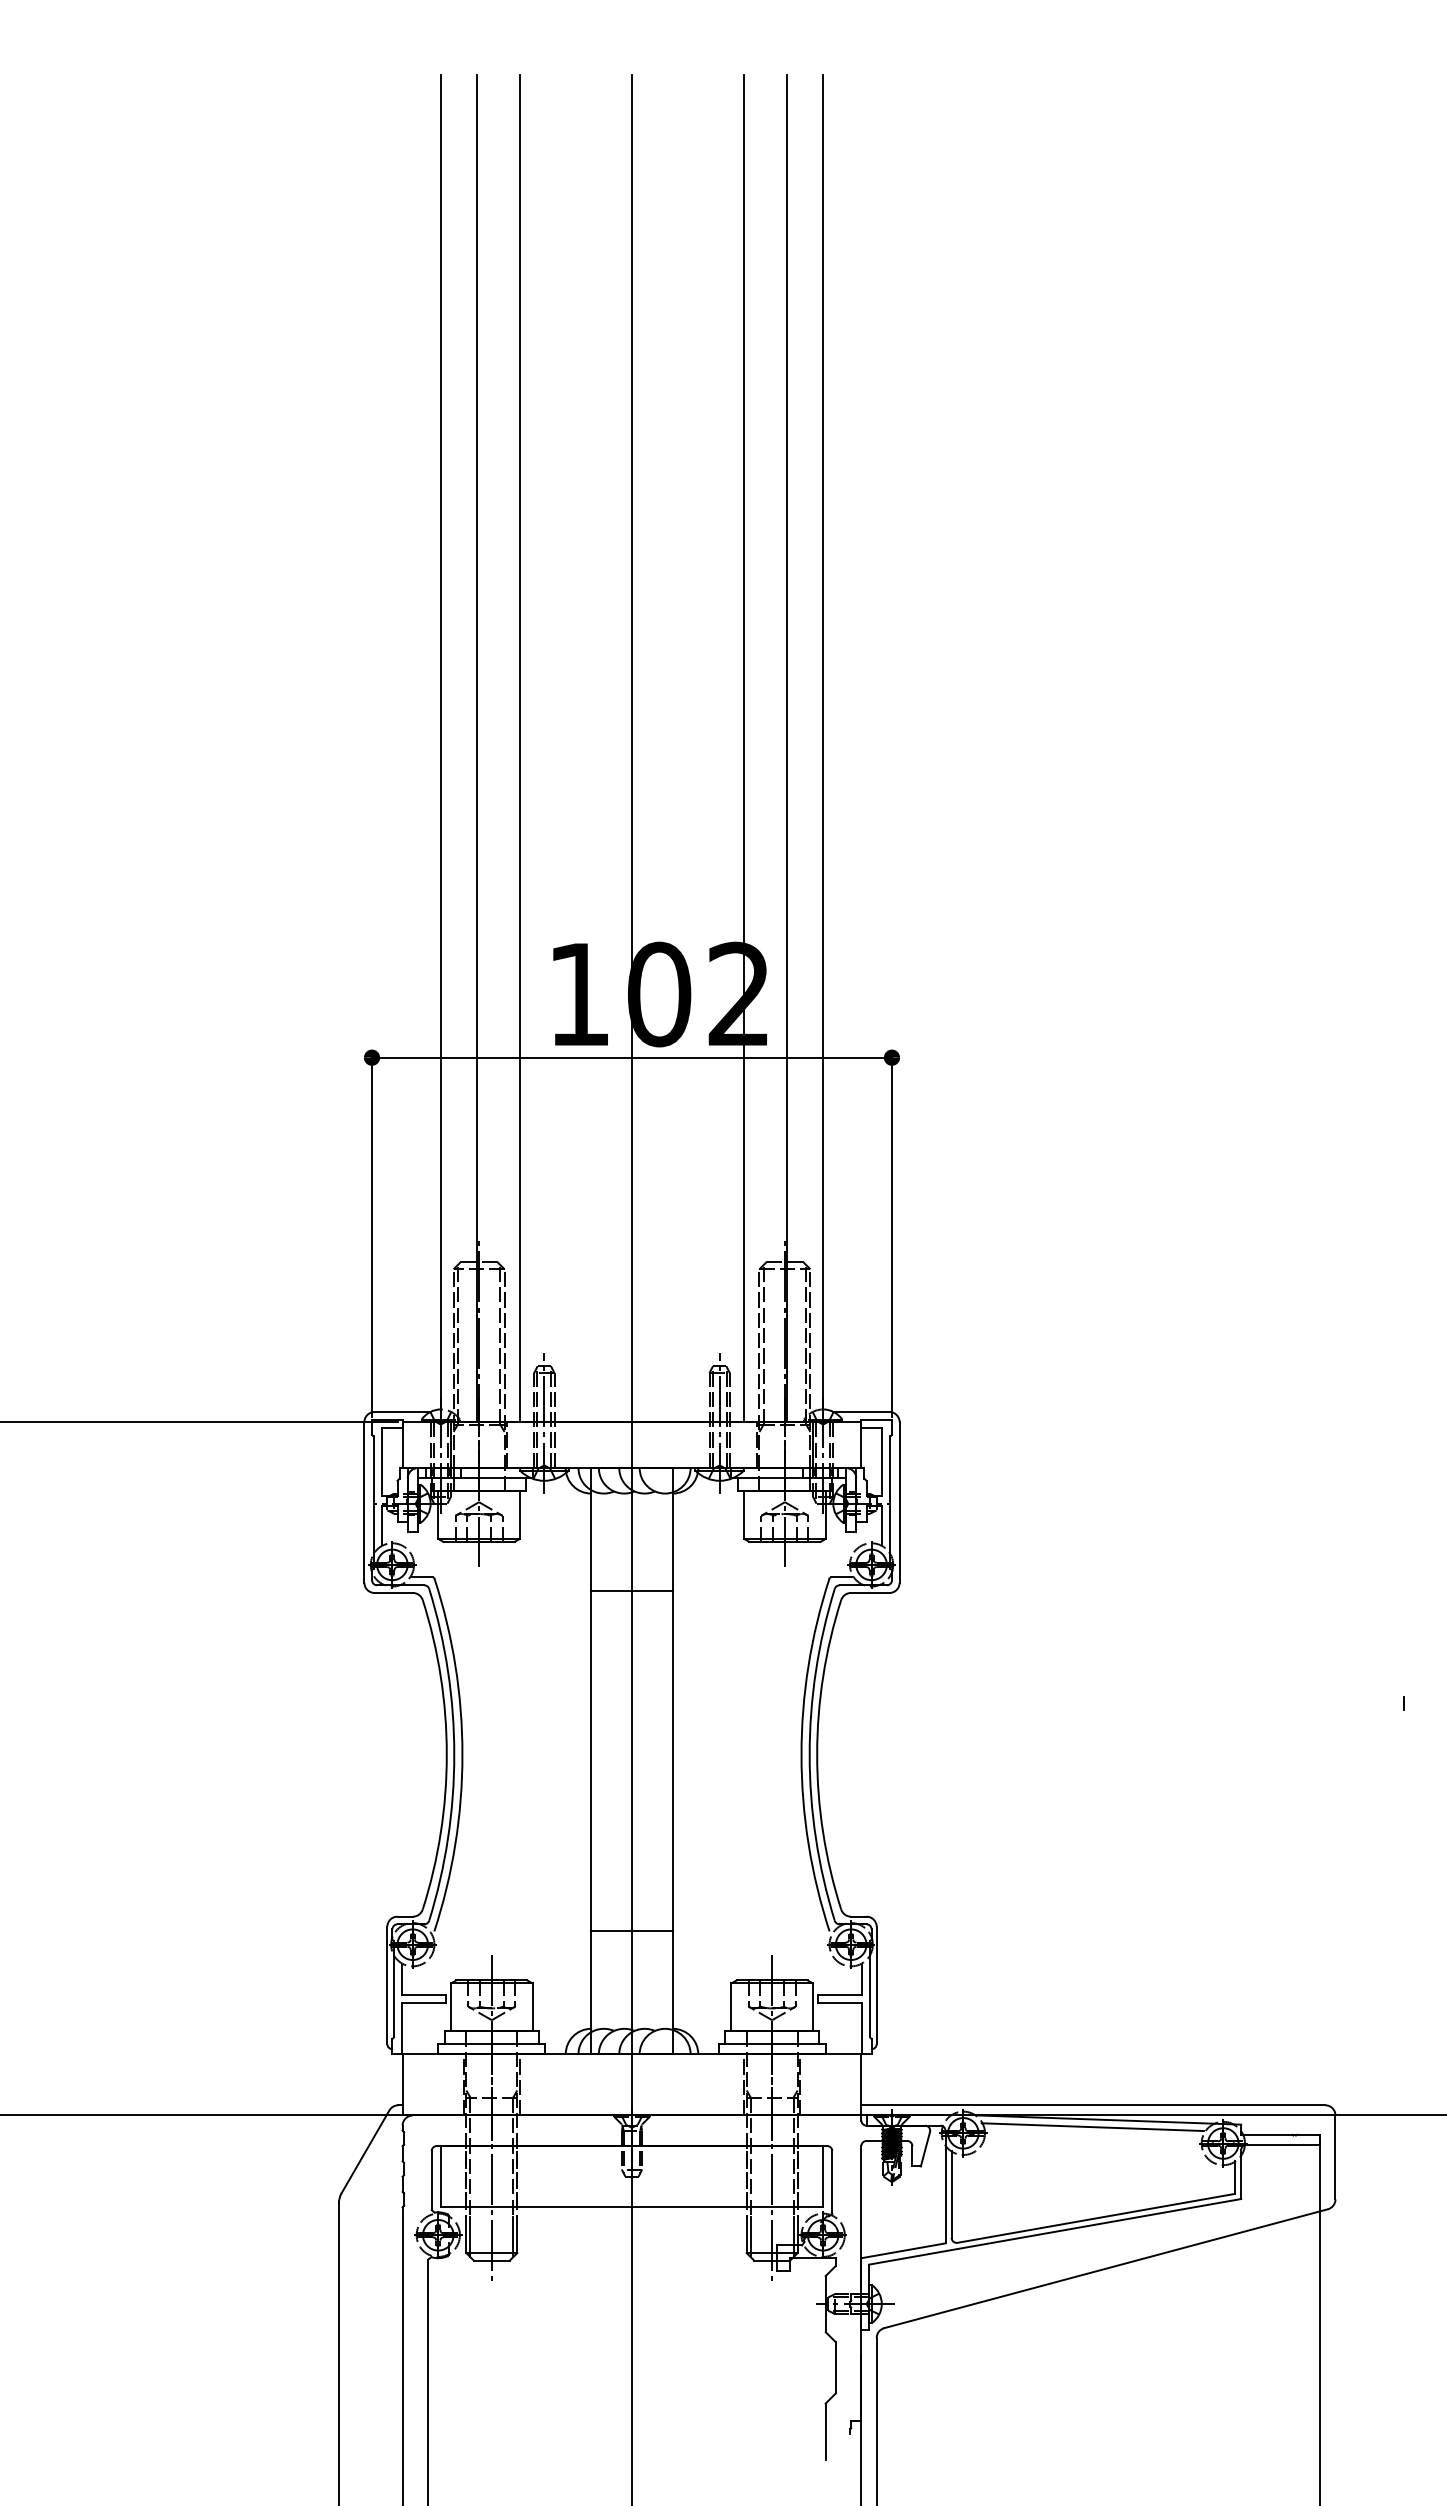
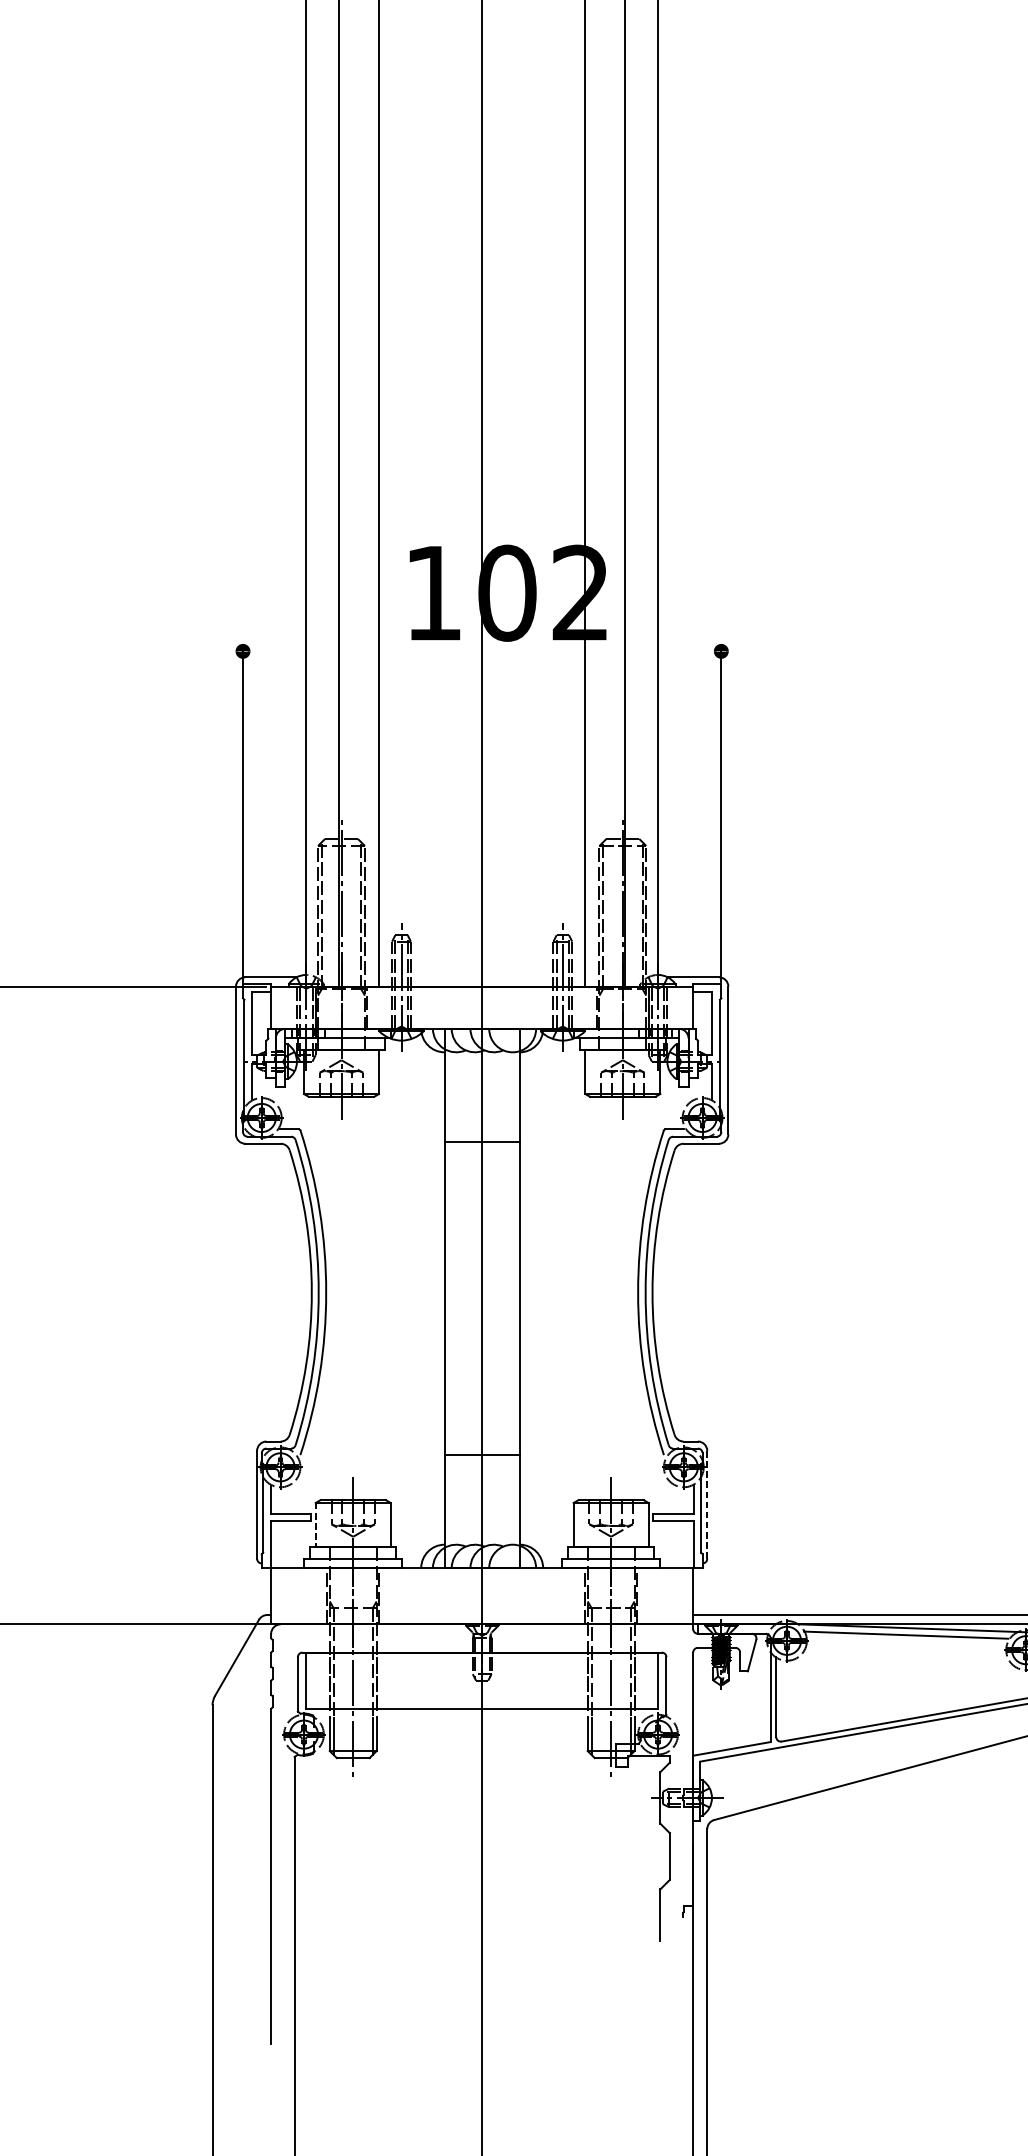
line: (631, 1057) -> (481, 651), removed
line: (876, 1985) -> (707, 1504), solid -> dashed
line: (451, 2007) -> (316, 1525), solid -> dashed

